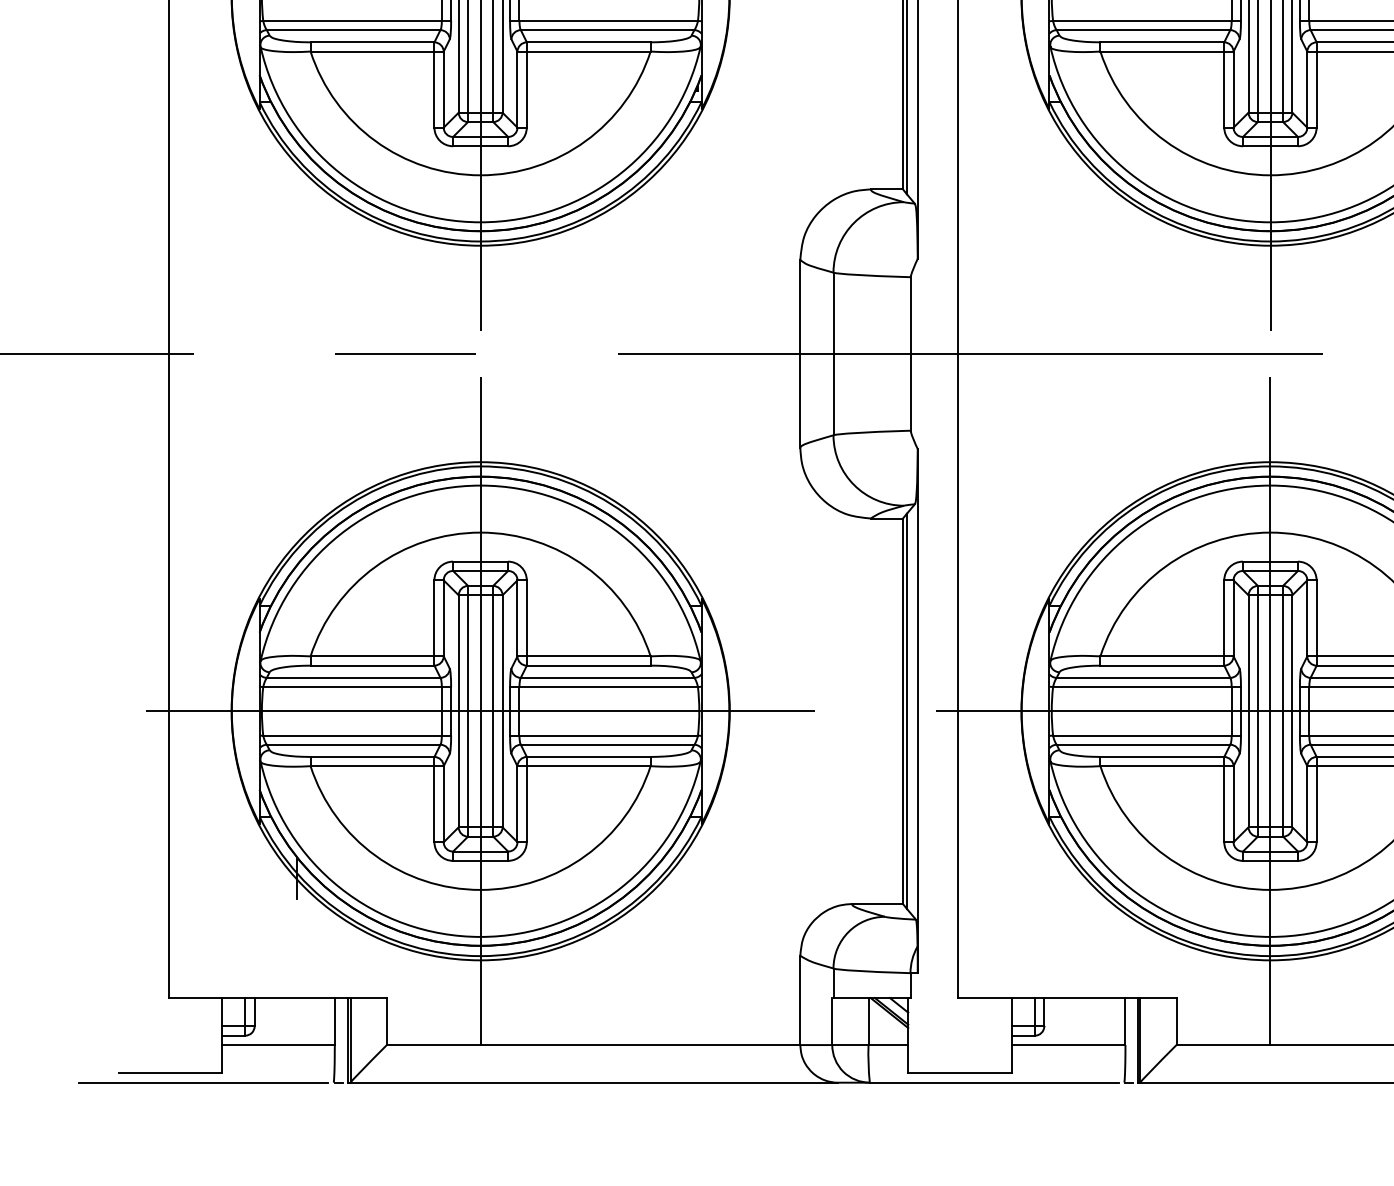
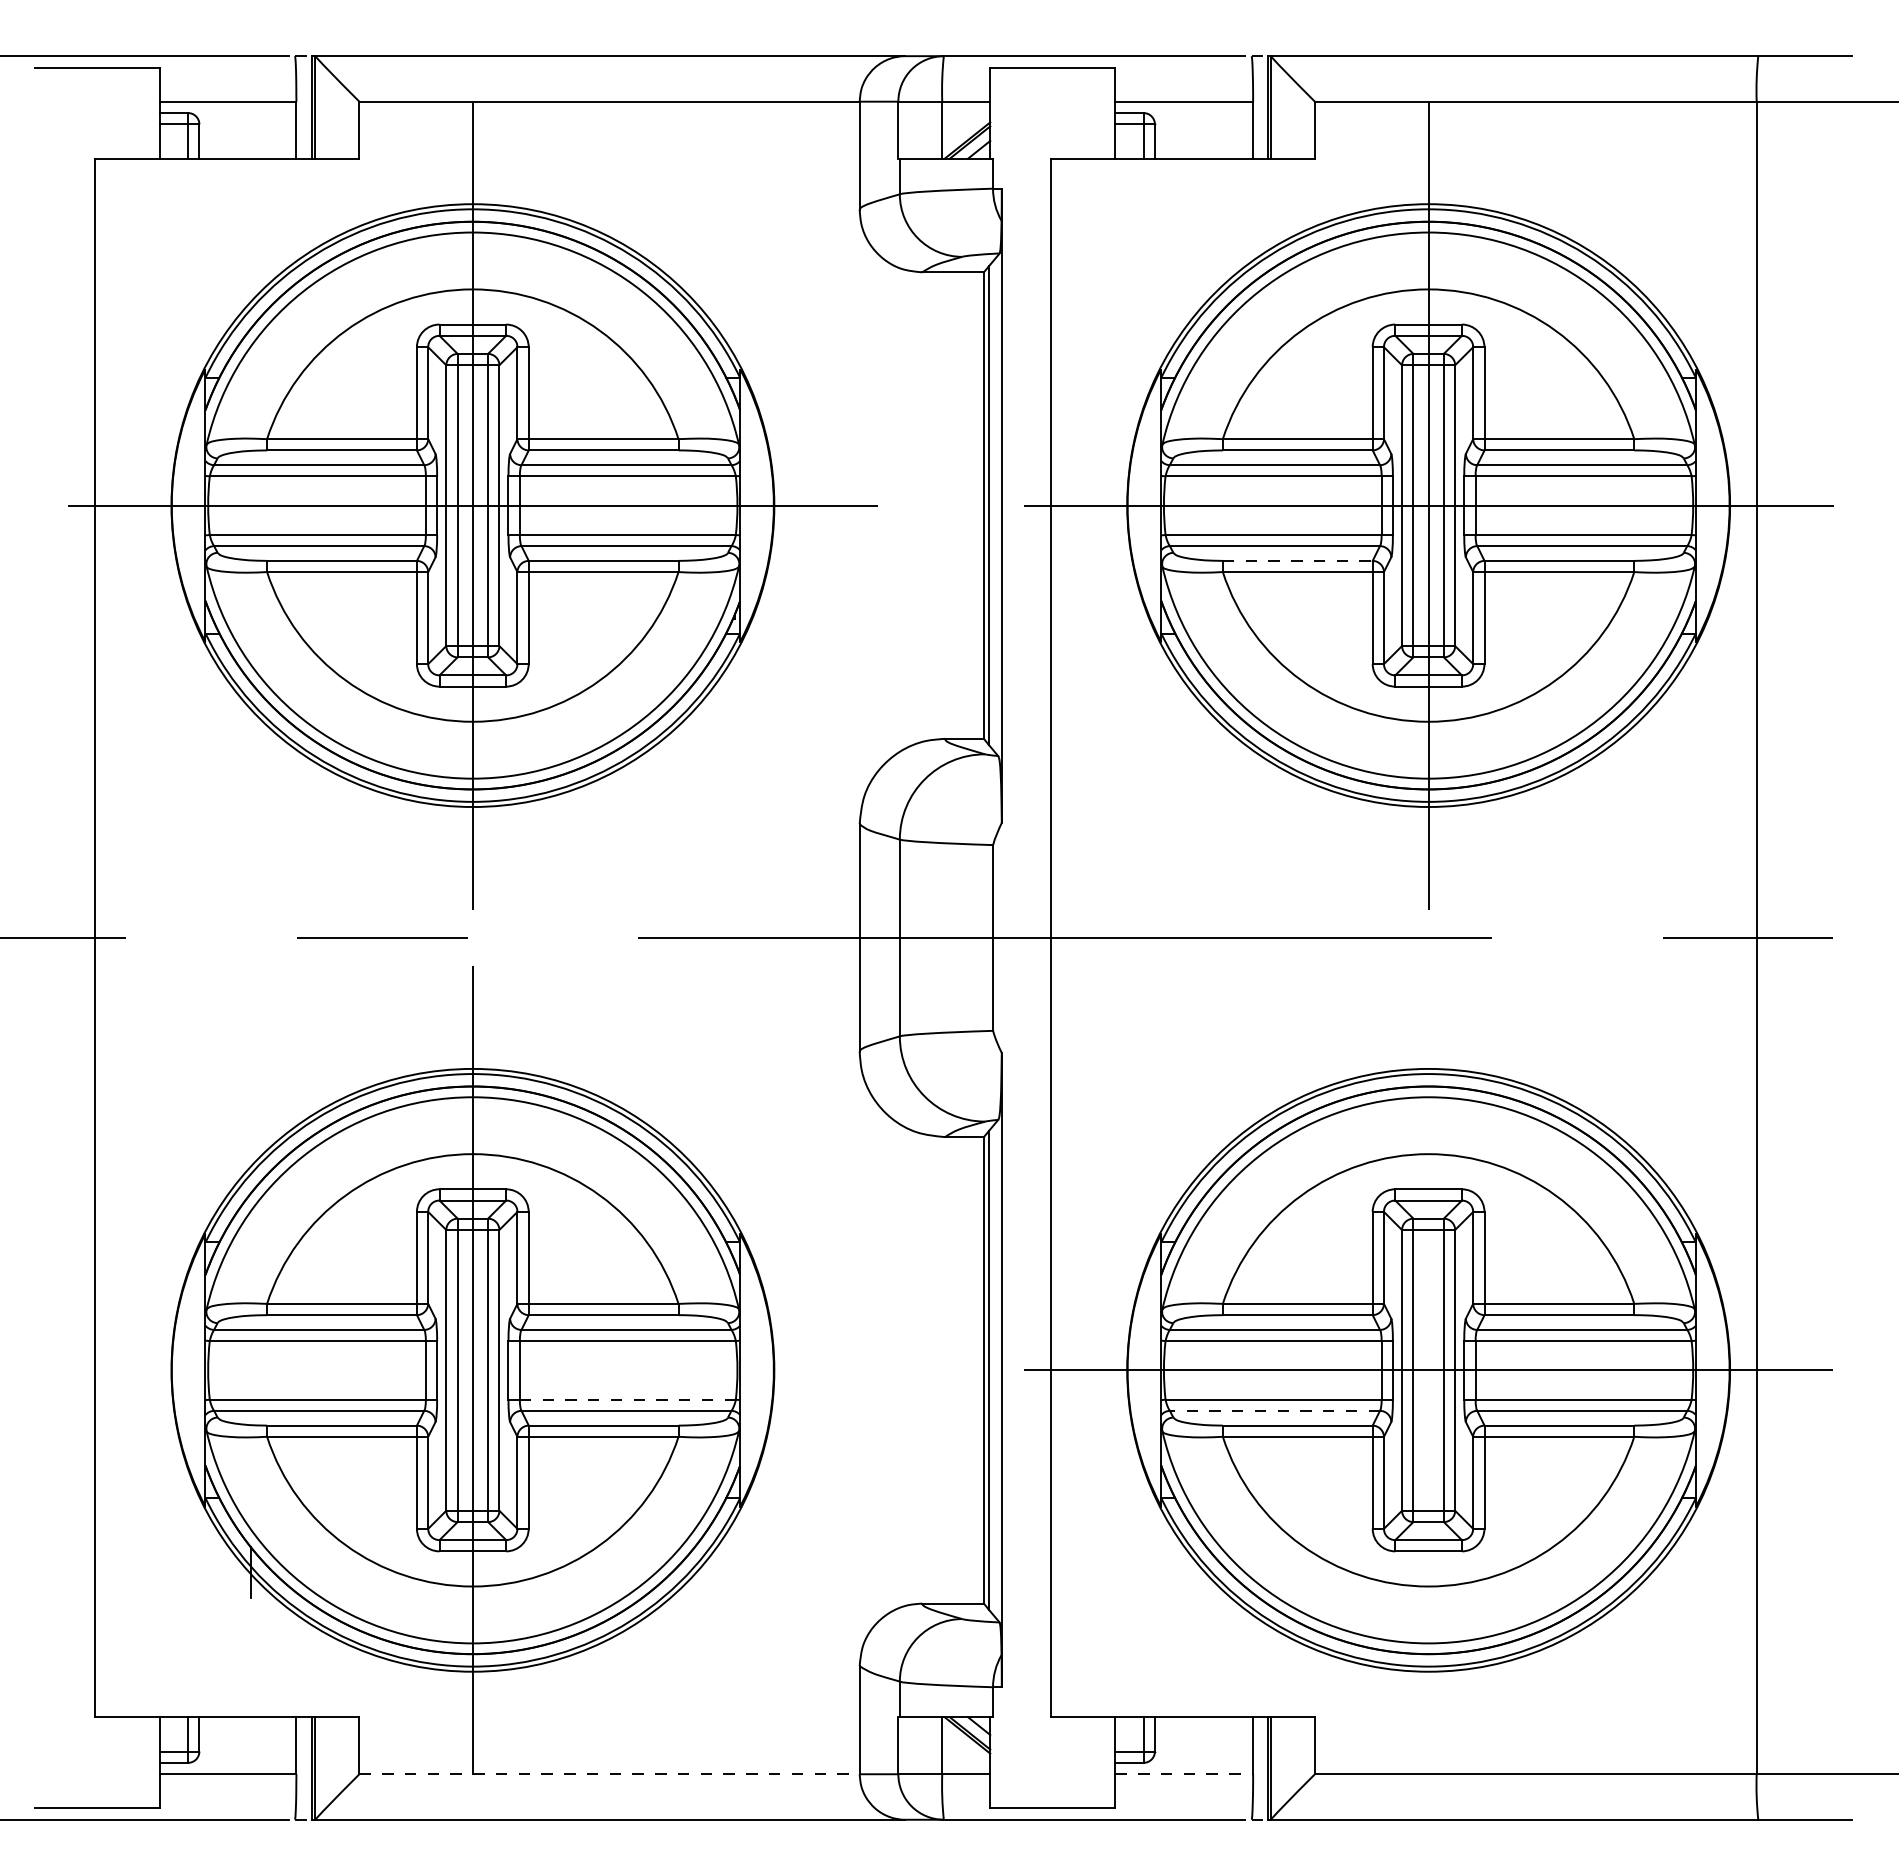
line: (1162, 42) -> (1297, 560), solid -> dashed
line: (480, 711) -> (472, 1370), removed
line: (1270, 711) -> (1428, 1370), removed
line: (609, 735) -> (628, 1399), solid -> dashed
line: (1143, 744) -> (1274, 1410), solid -> dashed
line: (594, 1045) -> (610, 1774), solid -> dashed
line: (1068, 1045) -> (1184, 1774), solid -> dashed

